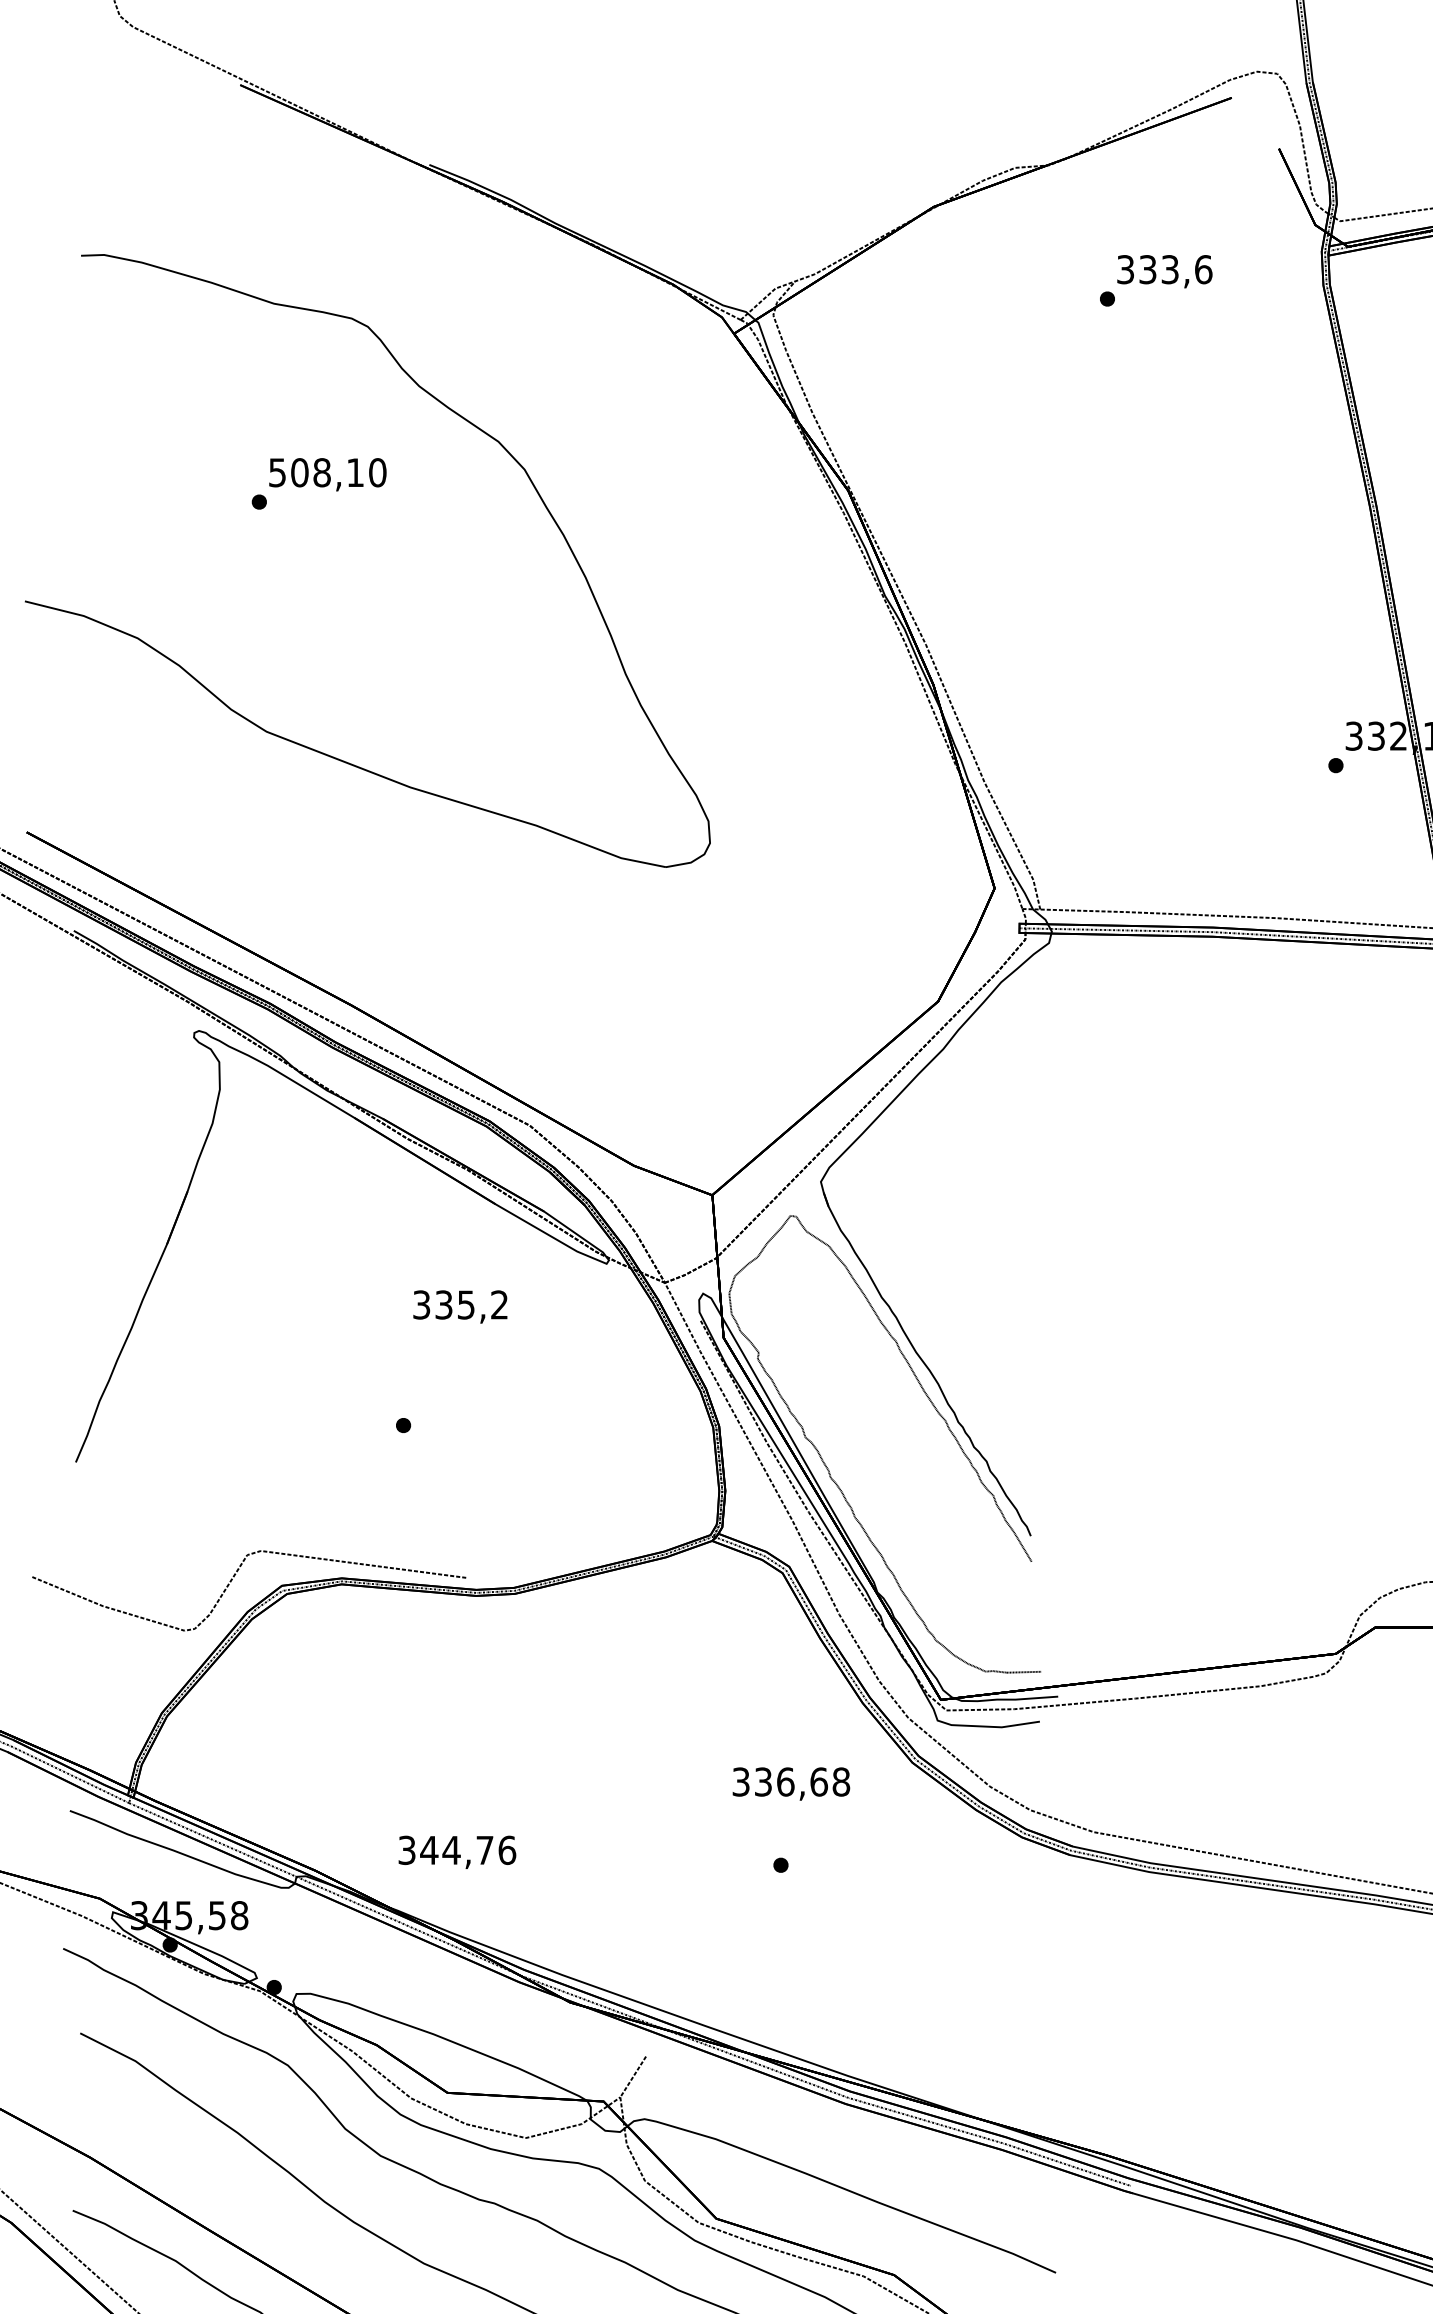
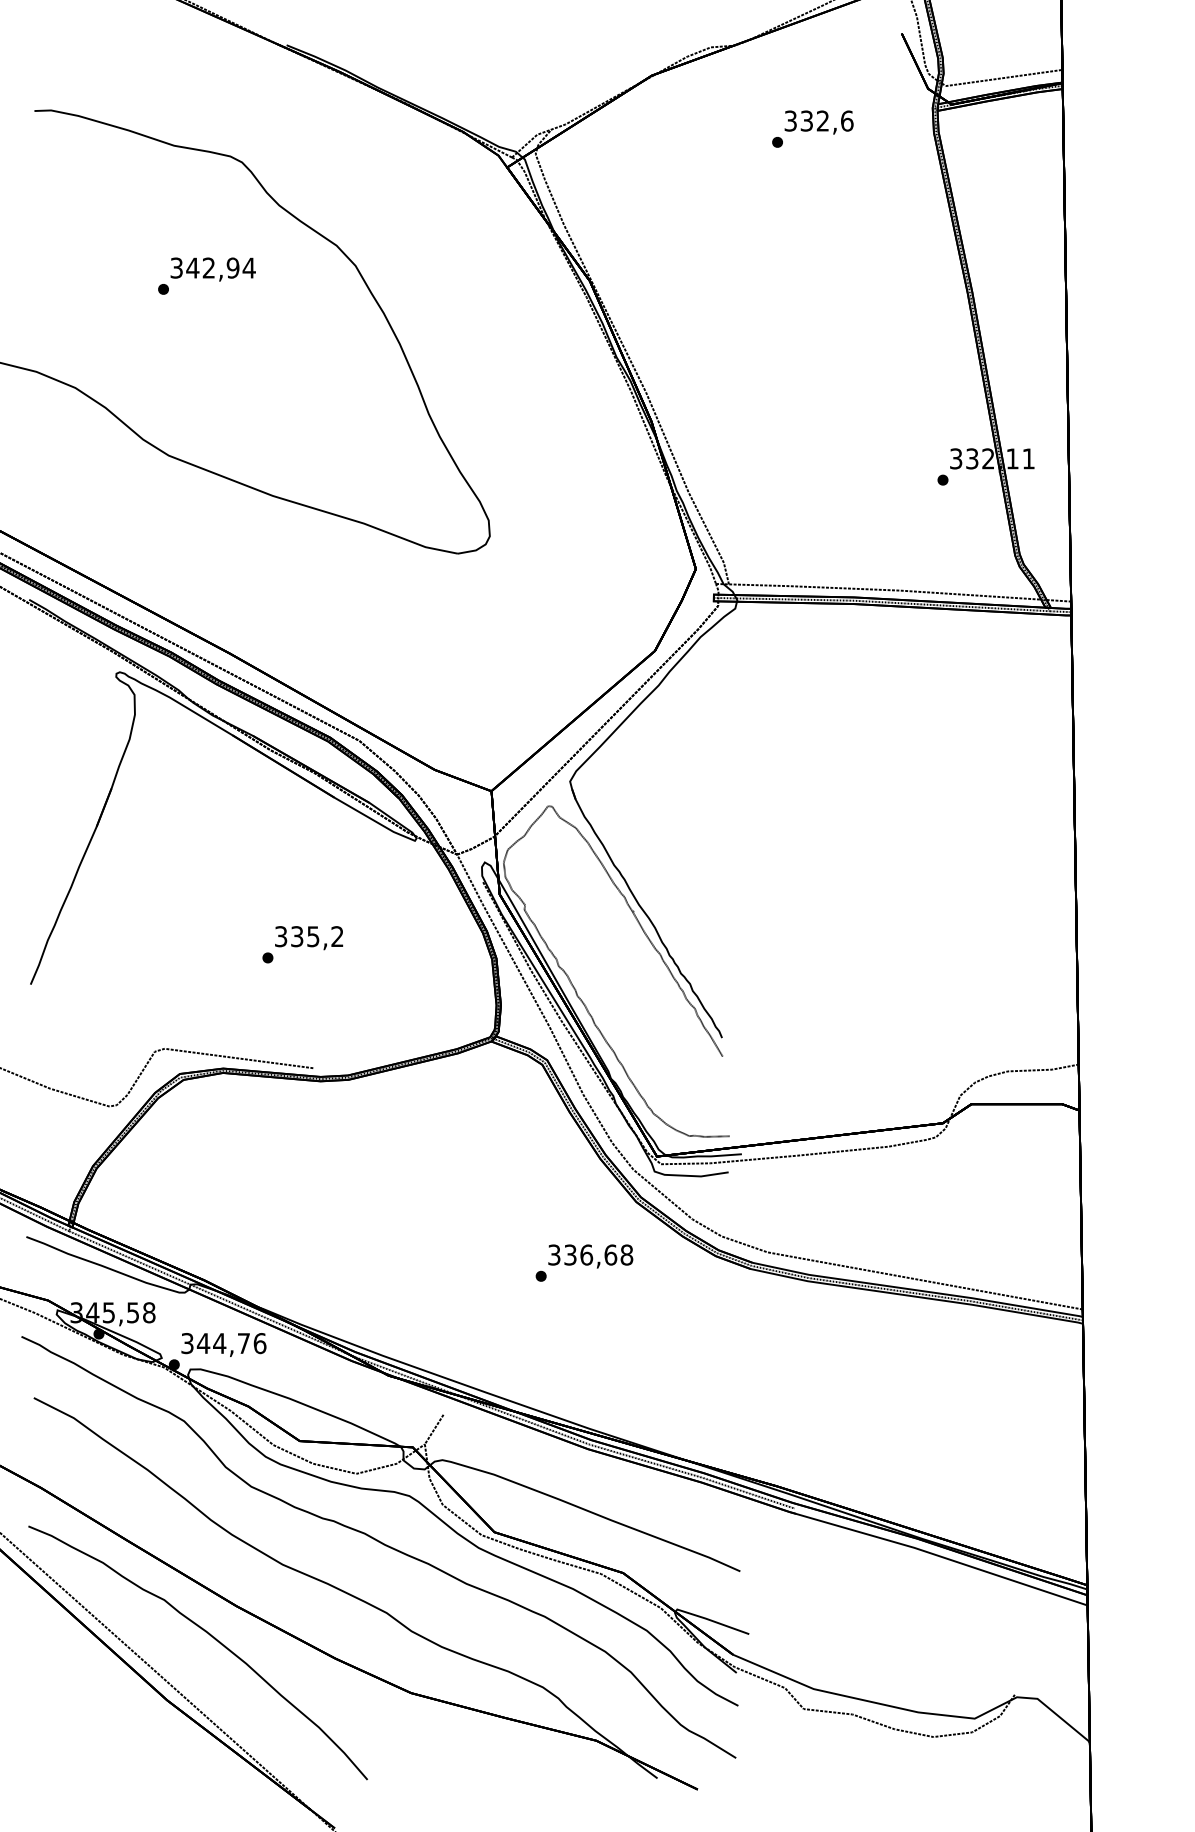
text: (1170, 268) -> (823, 120), 333,6 -> 332,6
text: (328, 471) -> (213, 267), 508,10 -> 342,94
text: (460, 1307) -> (309, 938), moved
text: (791, 1784) -> (590, 1256), moved
text: (456, 1851) -> (223, 1344), moved

